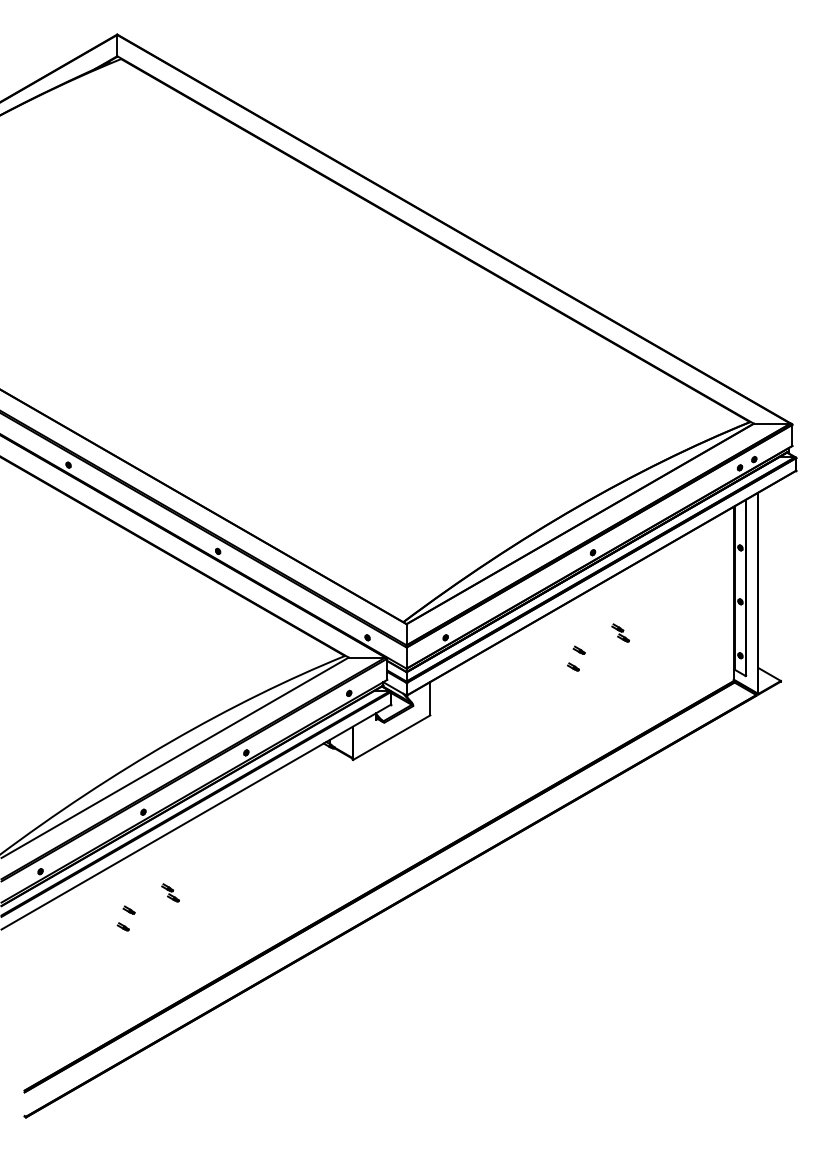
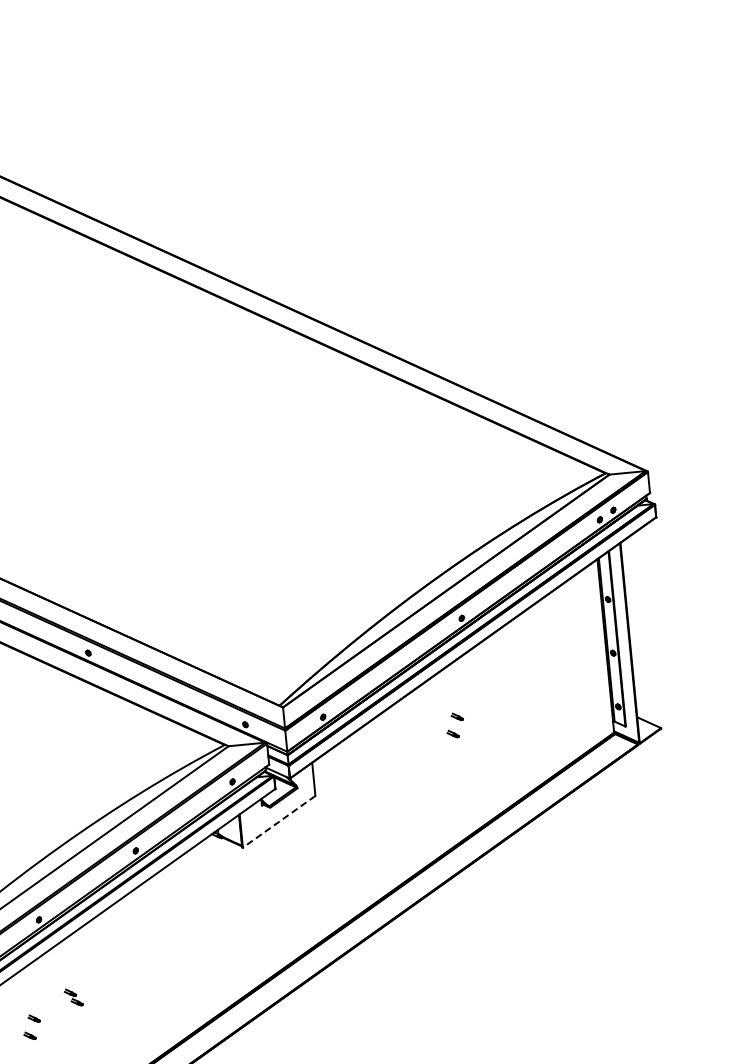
part: (620, 632) -> (496, 695), removed
line: (391, 737) -> (278, 821), solid -> dashed

